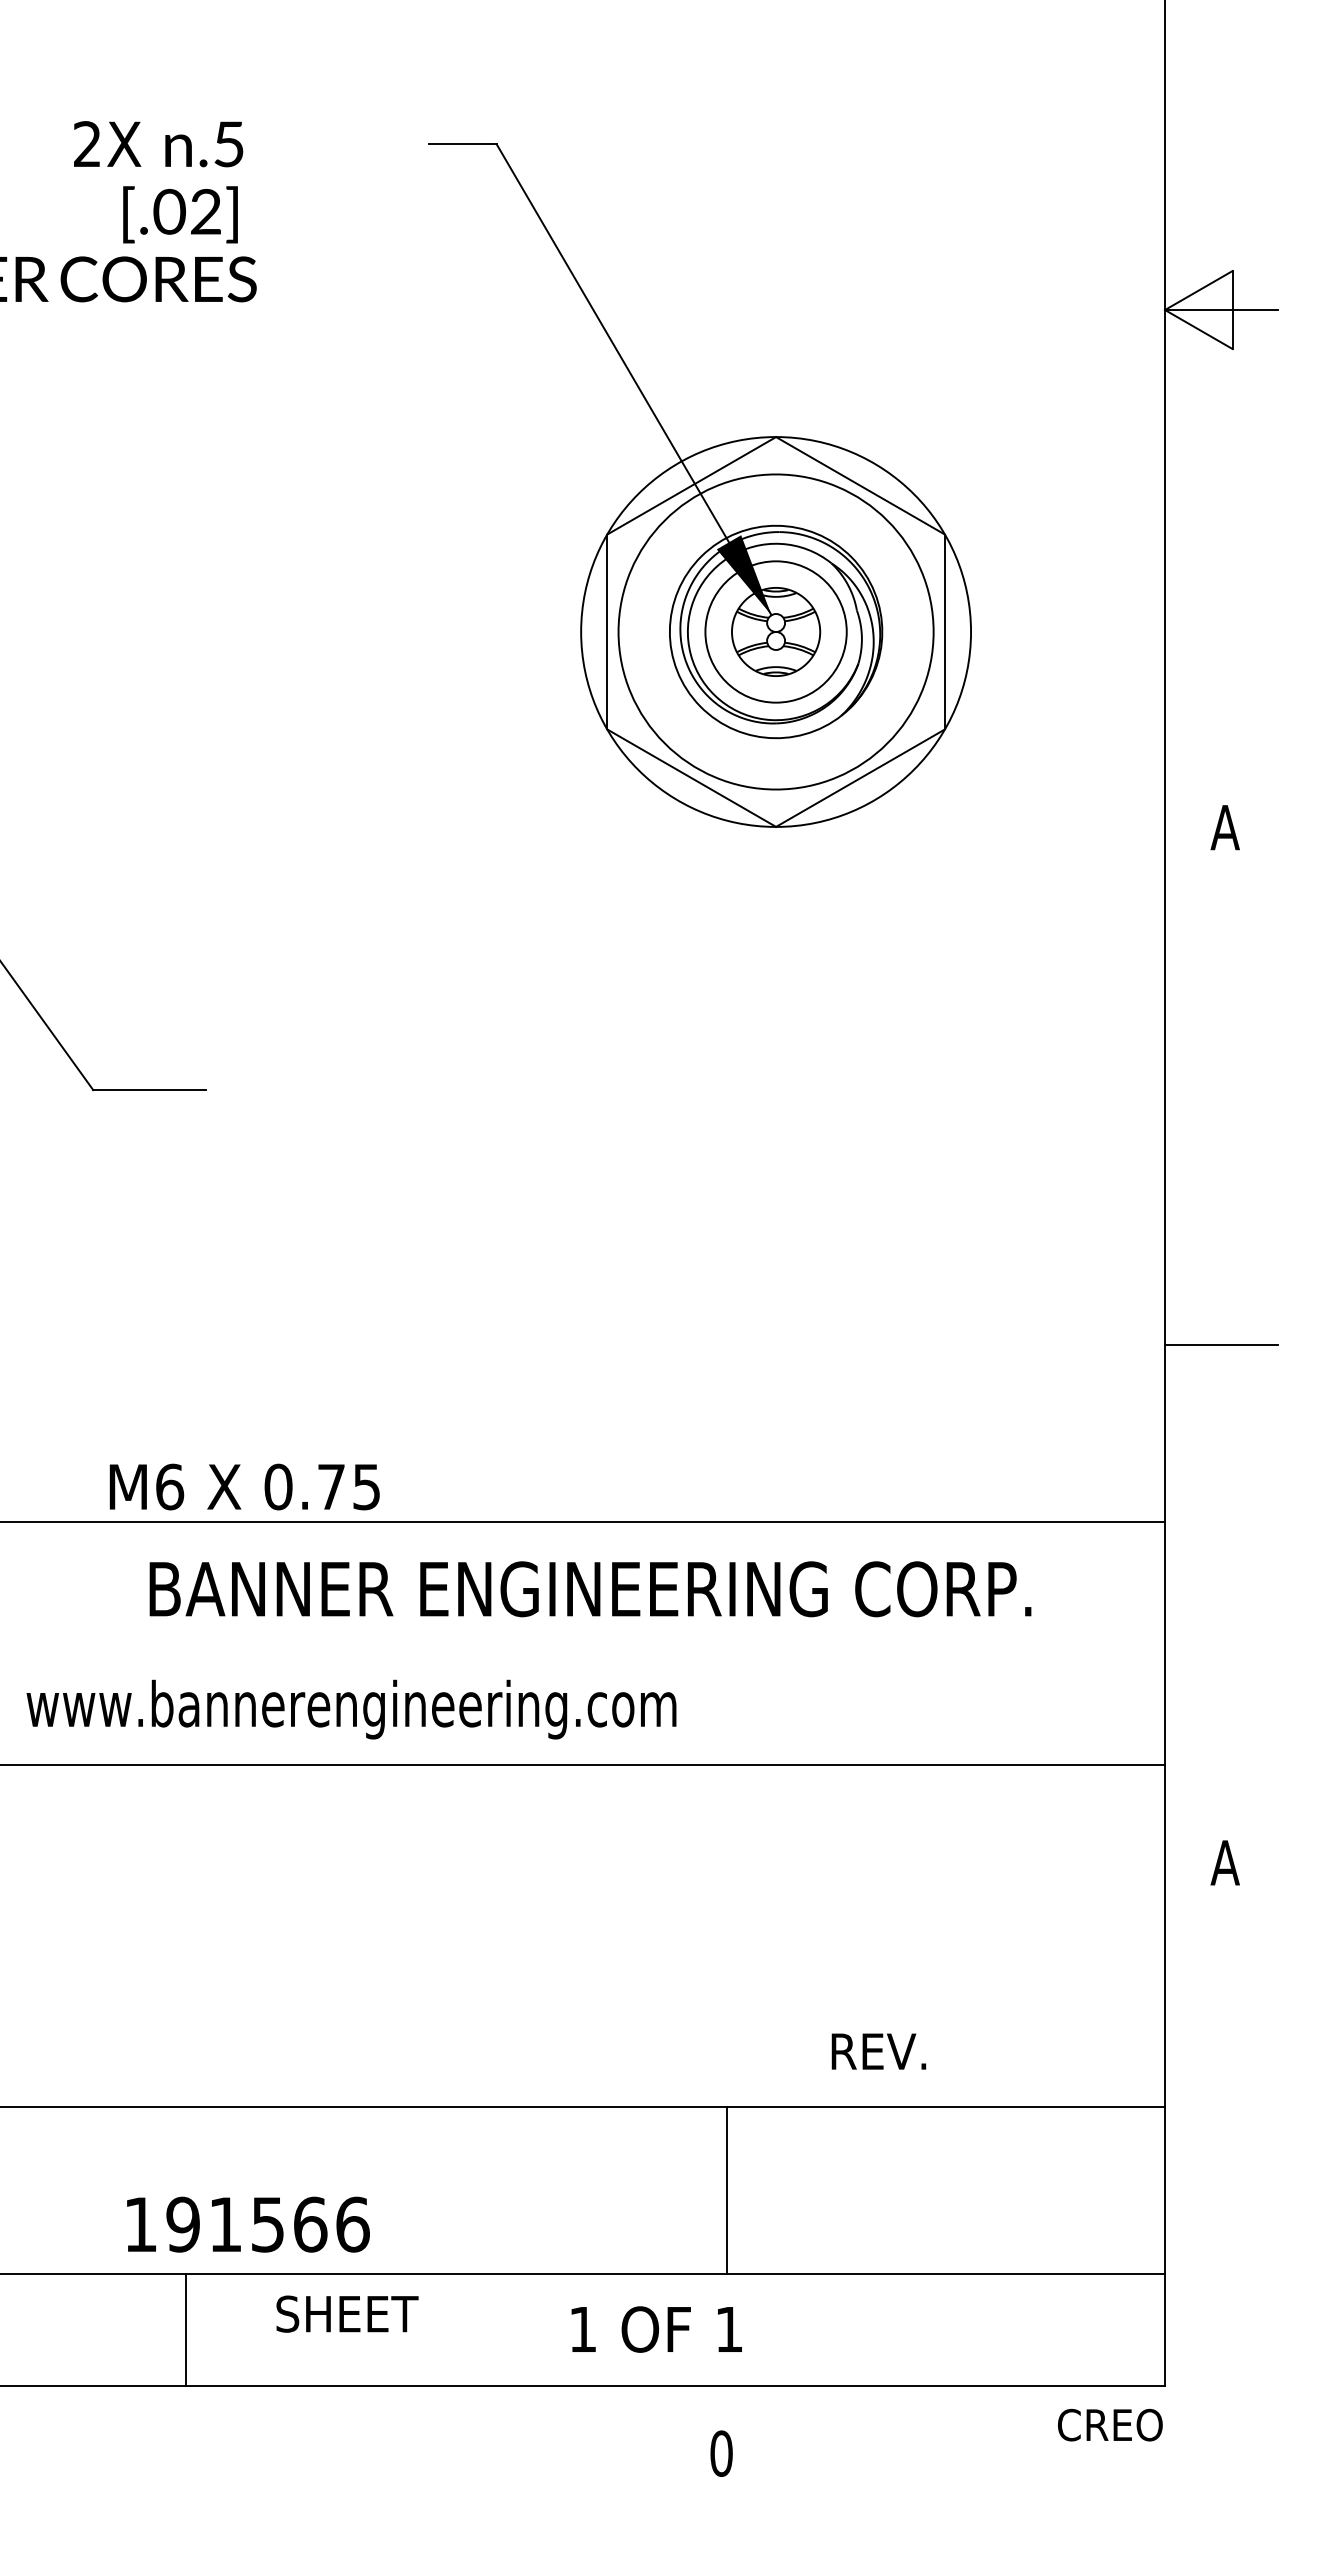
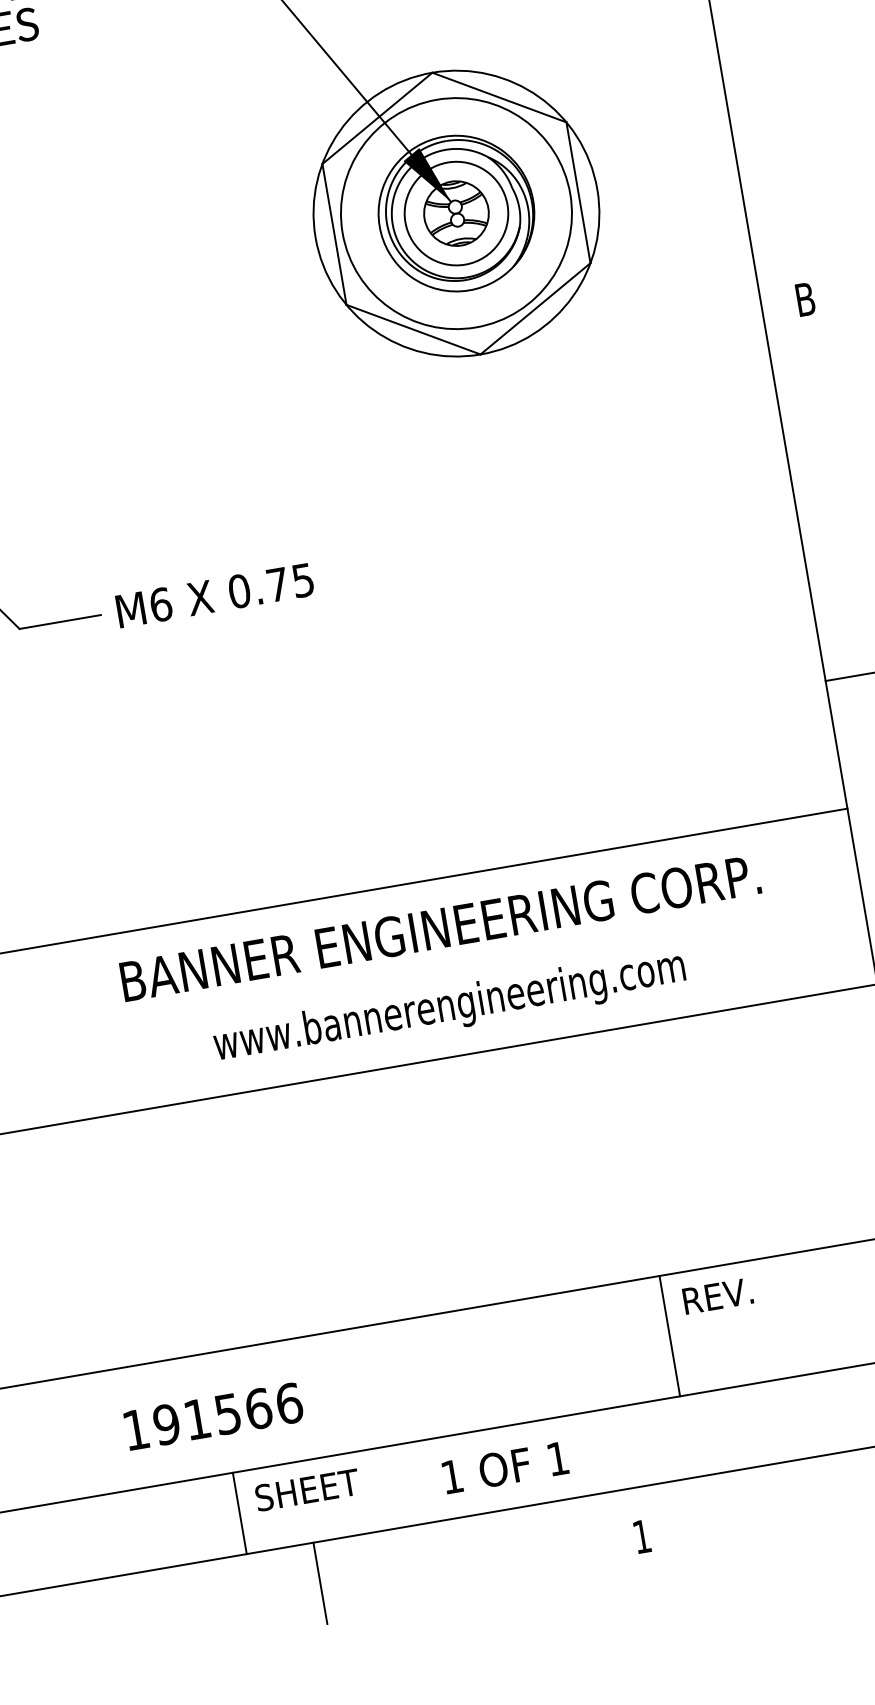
text: (1224, 827) -> (804, 299), A -> B
text: (244, 1486) -> (214, 595), moved
text: (351, 1709) -> (449, 1007), moved
text: (878, 2051) -> (717, 1296), moved
line: (726, 2190) -> (669, 1336), moved
text: (248, 2224) -> (213, 1416), moved
text: (347, 2313) -> (307, 1489), moved
text: (656, 2329) -> (505, 1467), moved
line: (278, 2442) -> (320, 1583), added
text: (721, 2453) -> (642, 1536), 0 -> 1

